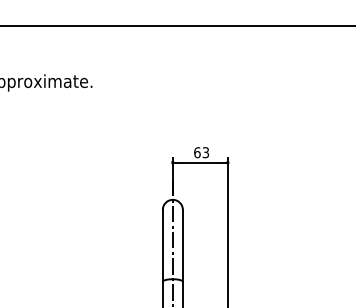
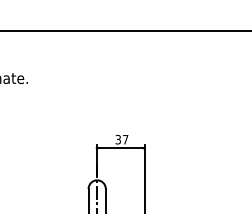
text: (201, 152) -> (121, 139), 63 -> 37

